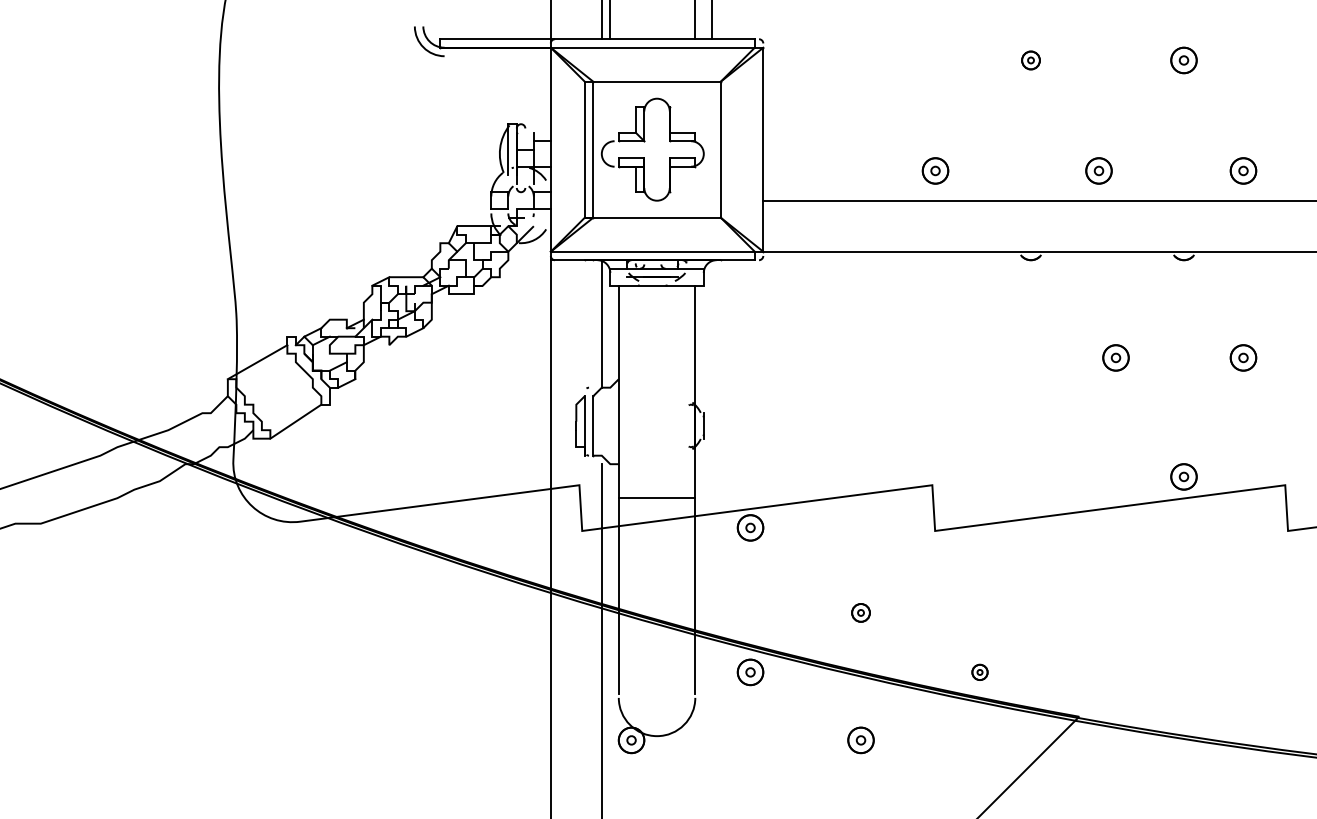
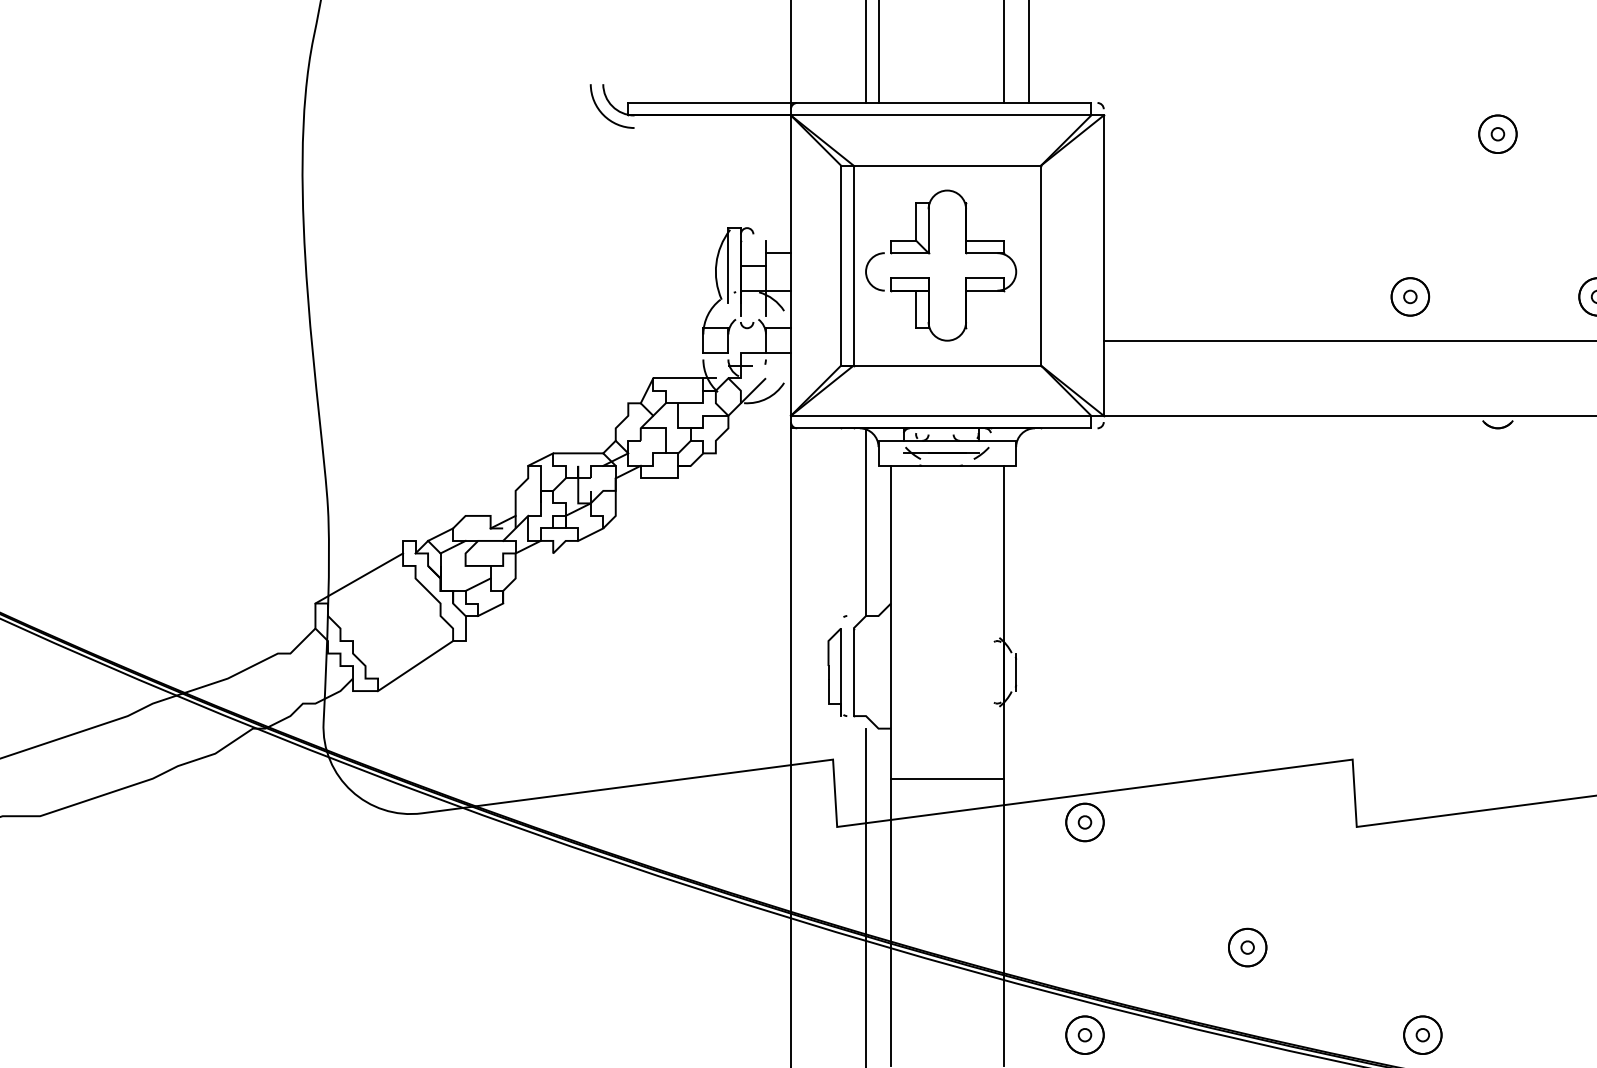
part: (1030, 60) -> (1497, 134), size x1.43
part: (935, 170) -> (1410, 296), moved
part: (860, 612) -> (1246, 946), size x1.43
part: (979, 672) -> (1422, 1035), size x1.67

